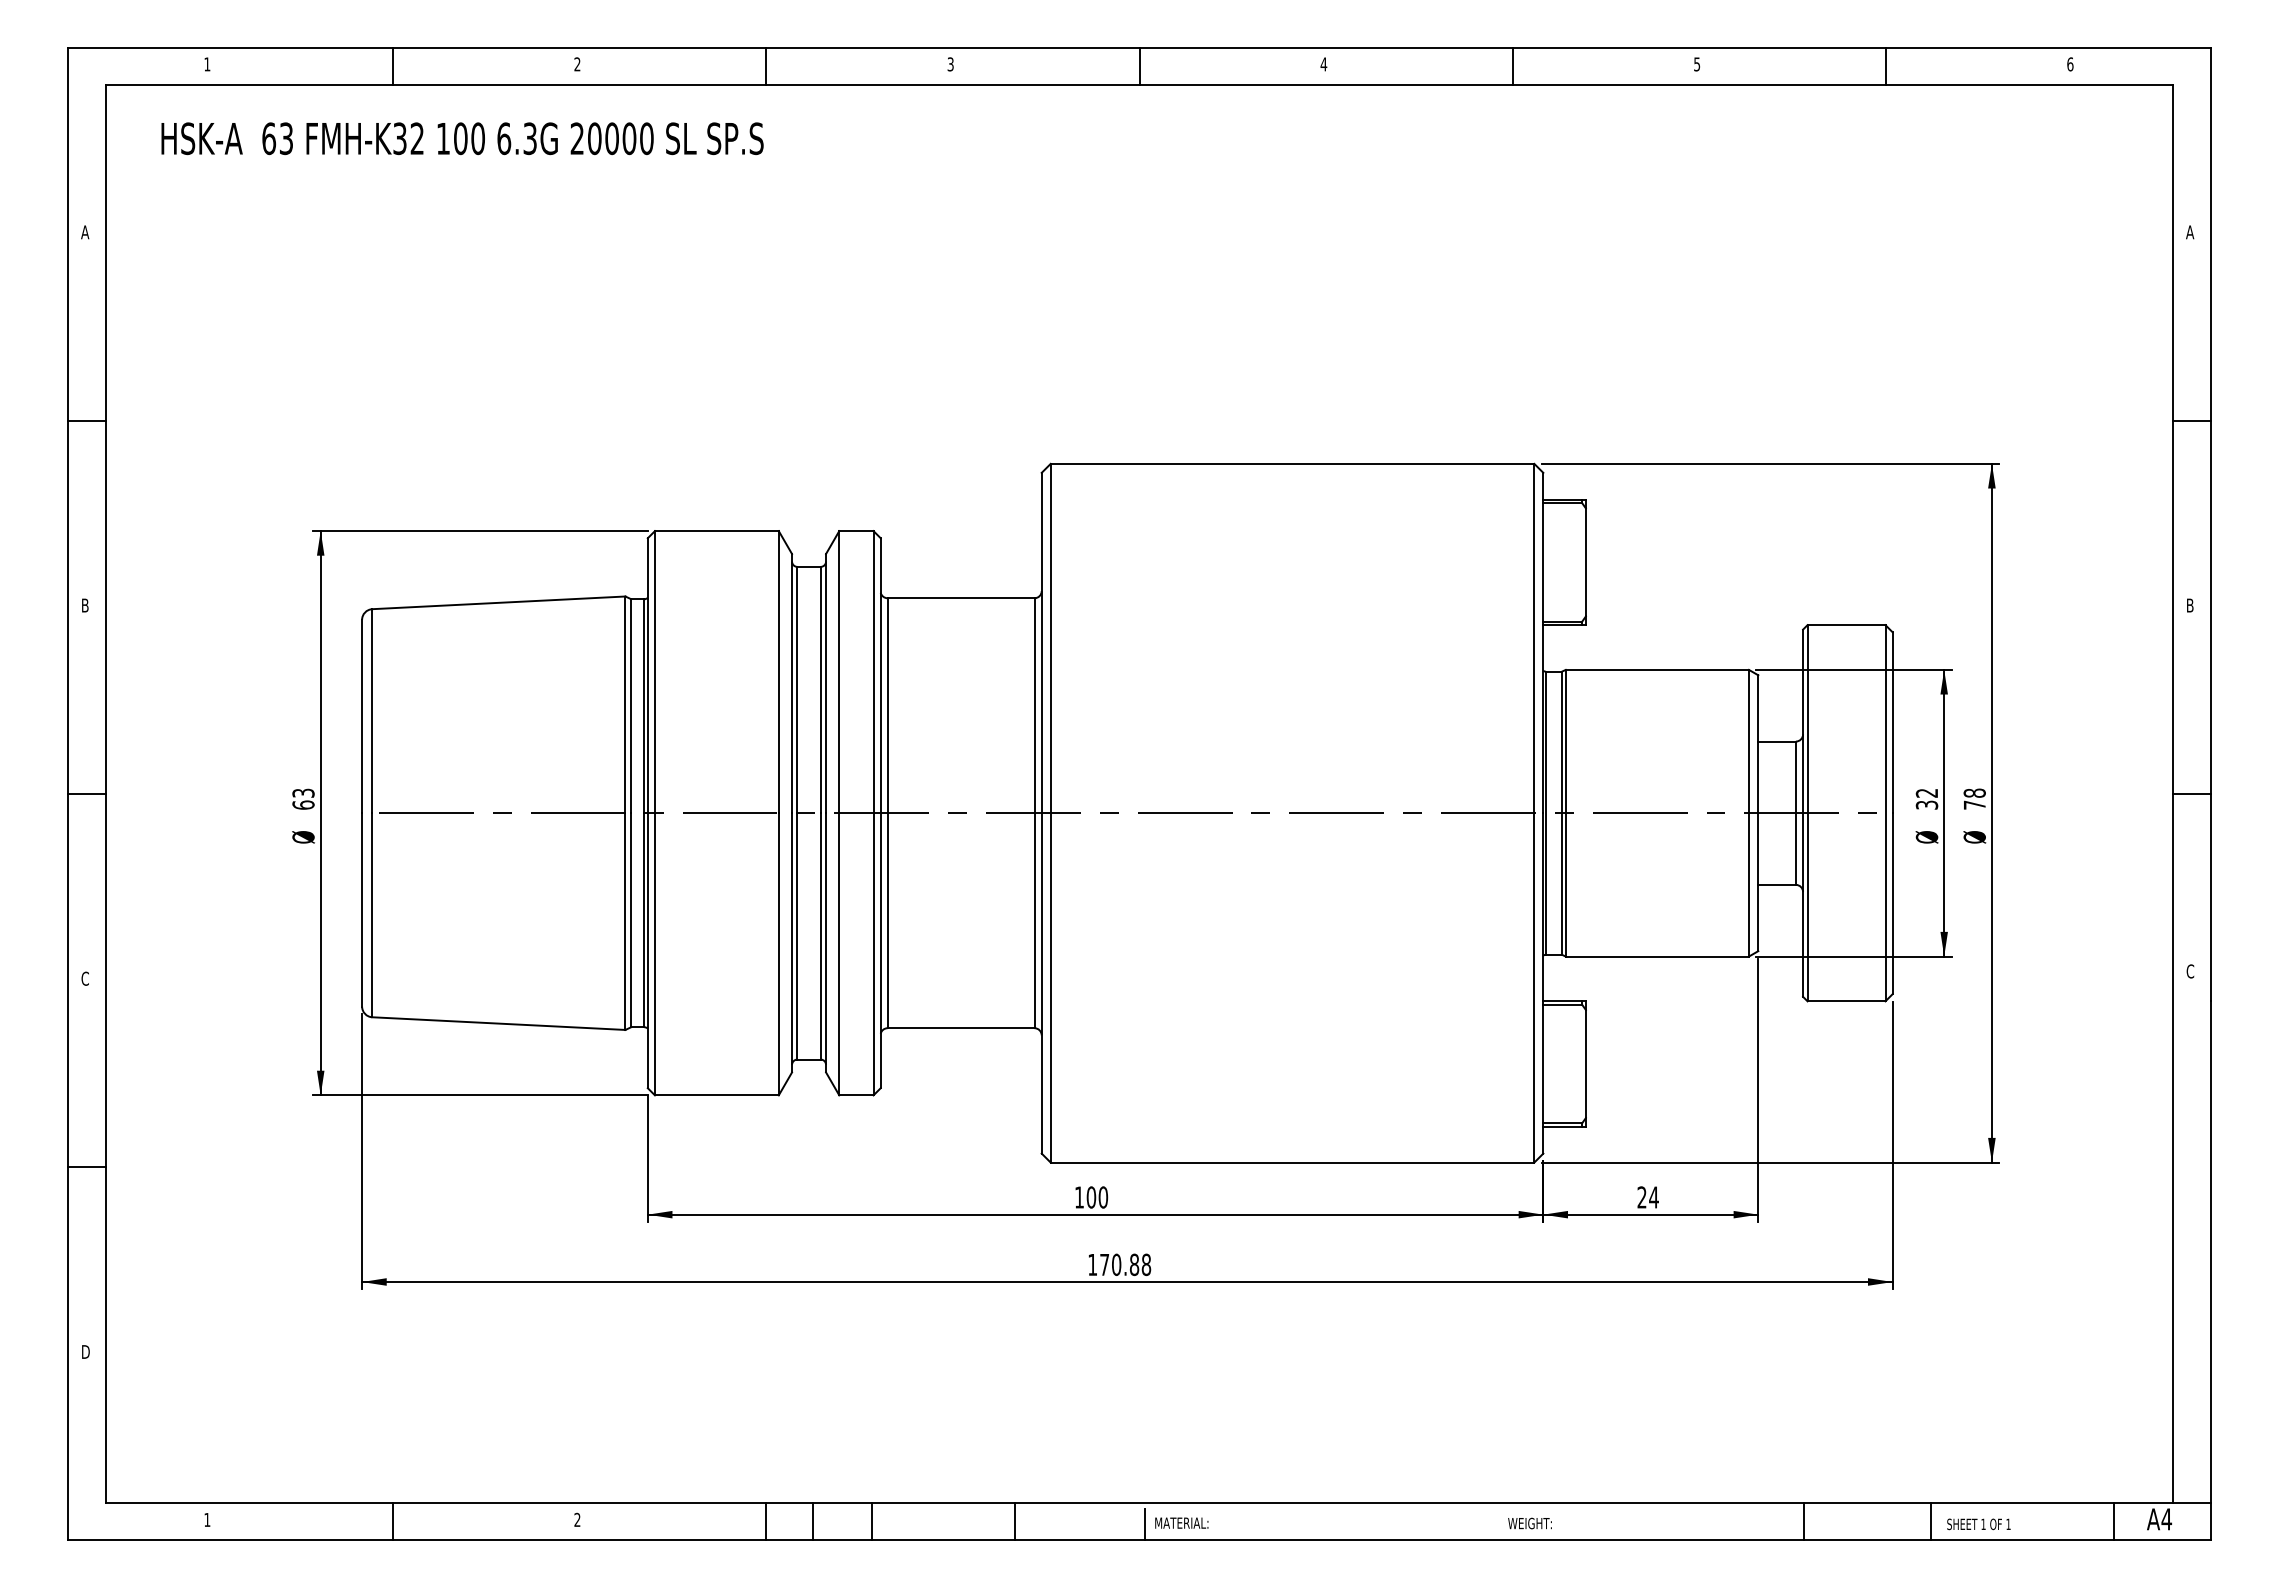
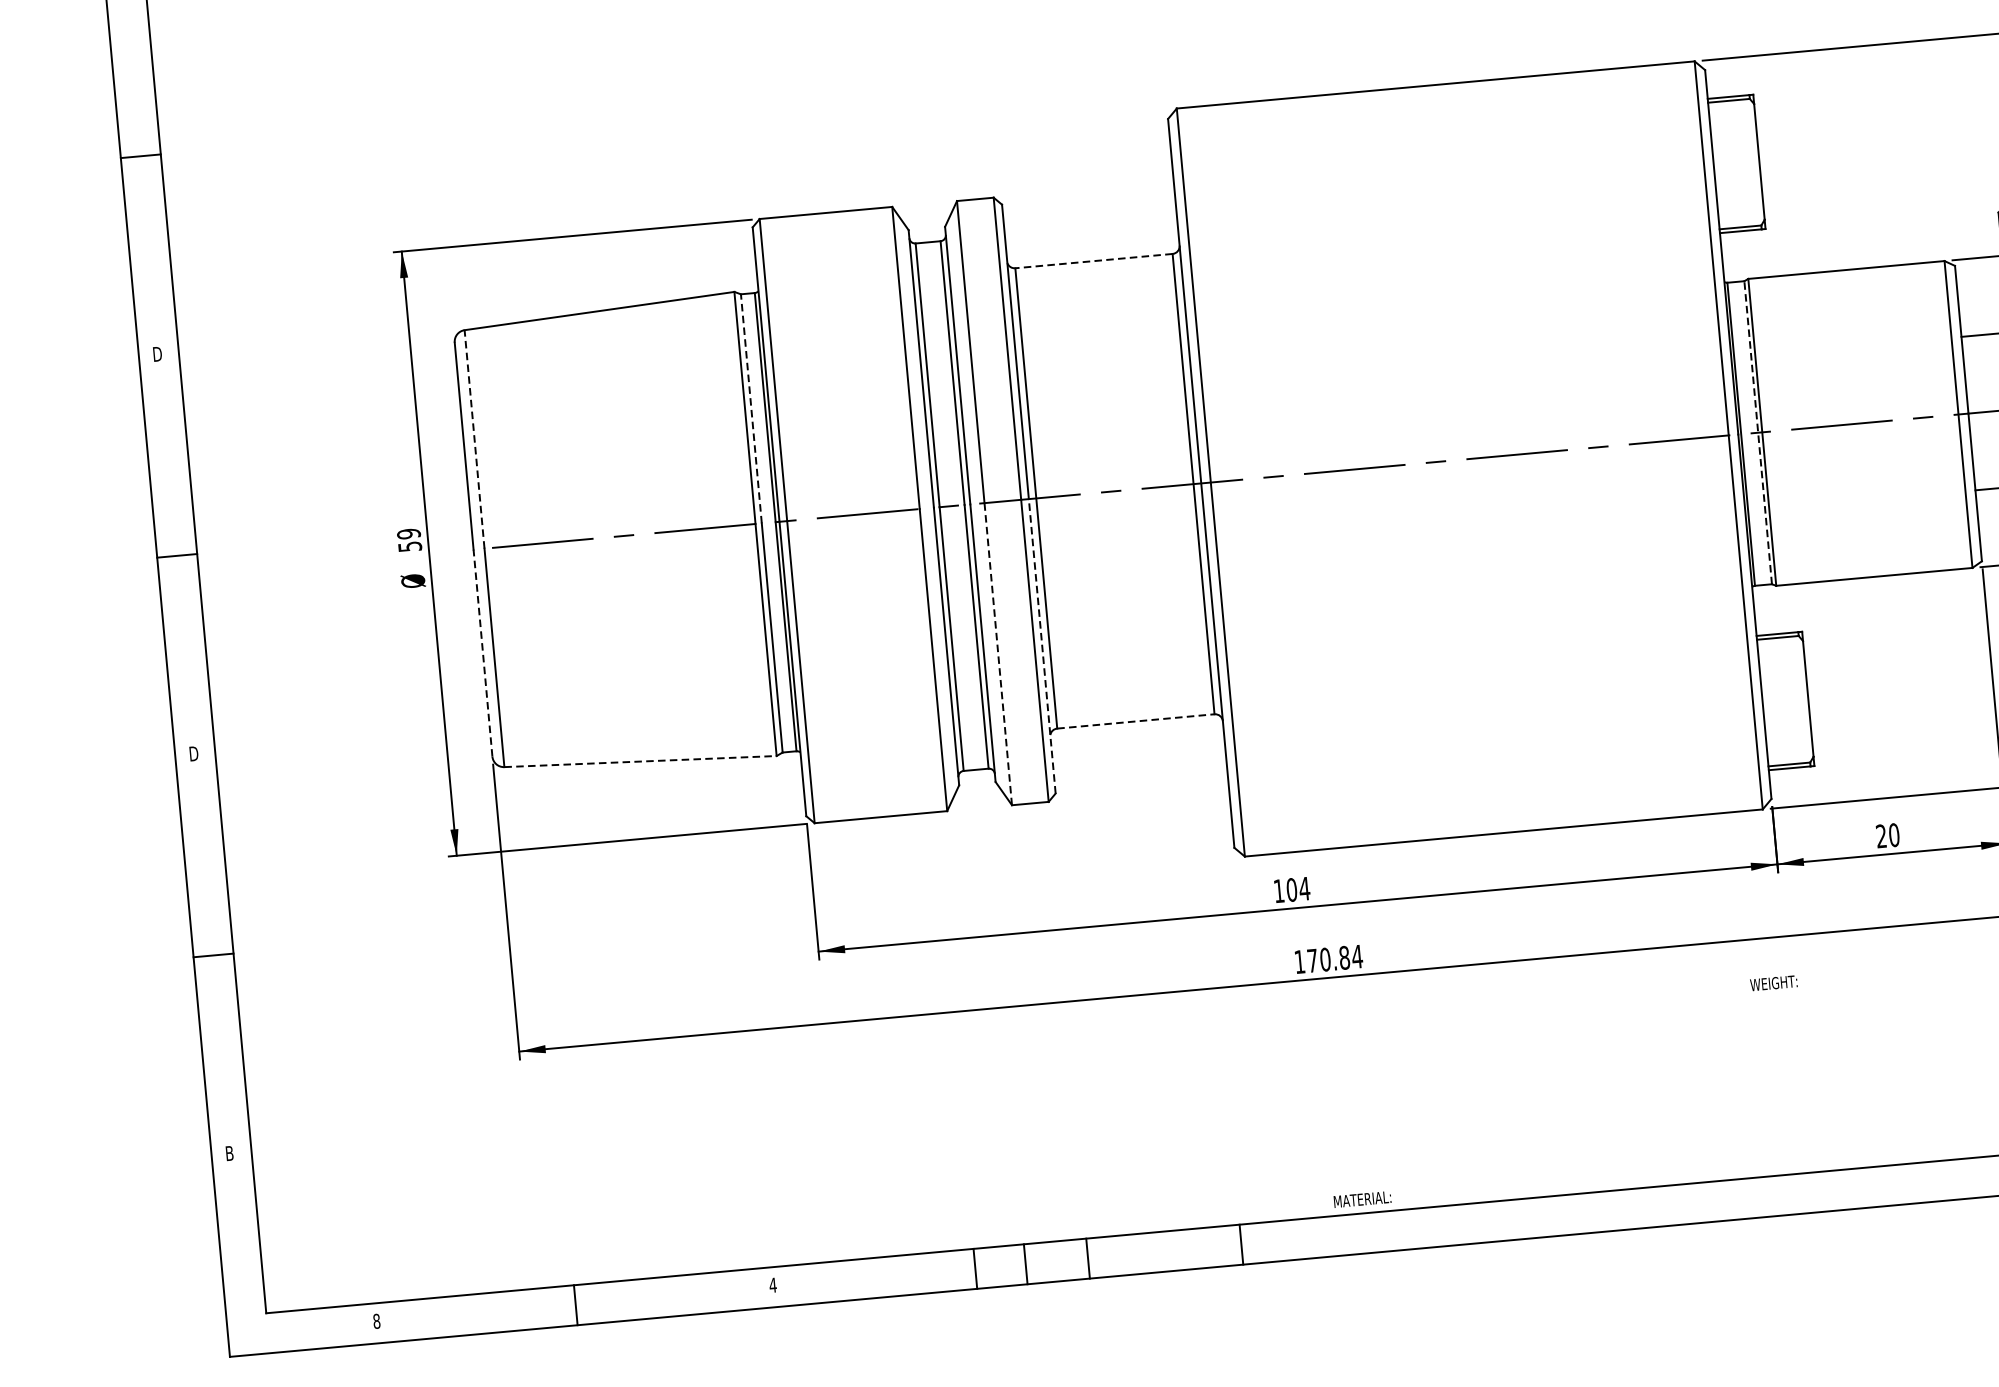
line: (960, 598) -> (1093, 261), solid -> dashed
text: (86, 605) -> (158, 354), B -> D
line: (631, 706) -> (751, 409), solid -> dashed
line: (372, 710) -> (474, 438), solid -> dashed
text: (303, 798) -> (409, 539), 63 -> 59
line: (1561, 813) -> (1757, 433), solid -> dashed
line: (362, 909) -> (483, 652), solid -> dashed
line: (880, 950) -> (1042, 646), solid -> dashed
line: (839, 953) -> (998, 653), solid -> dashed
text: (85, 978) -> (193, 753), C -> D
line: (498, 1023) -> (640, 761), solid -> dashed
line: (961, 1028) -> (1136, 721), solid -> dashed
text: (1103, 1197) -> (1304, 888), 100 -> 104
text: (1653, 1197) -> (1893, 835), 24 -> 20
text: (1146, 1264) -> (1357, 956), 170.88 -> 170.84
text: (86, 1352) -> (231, 1153), D -> B
text: (207, 1519) -> (376, 1320), 1 -> 8
text: (577, 1519) -> (773, 1284), 2 -> 4
text: (1181, 1522) -> (1362, 1198), moved
text: (1529, 1523) -> (1773, 983), moved
line: (1144, 1524) -> (1380, 1234), removed

